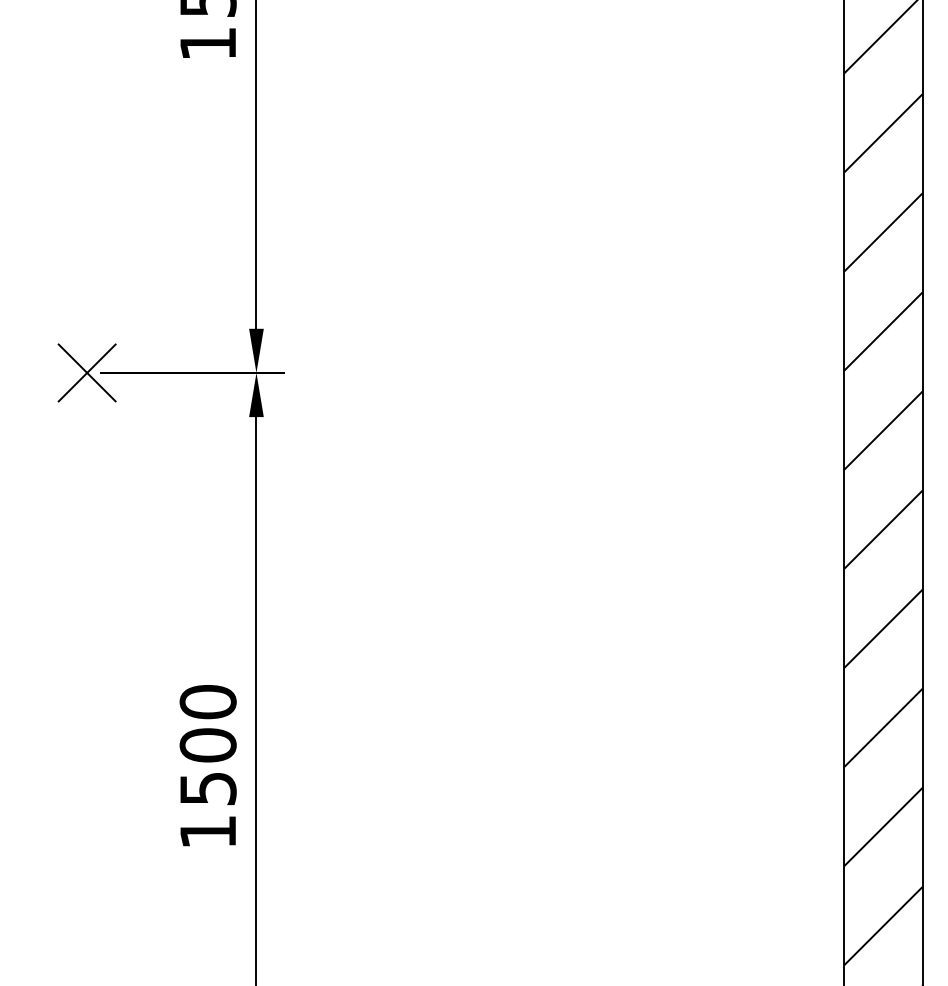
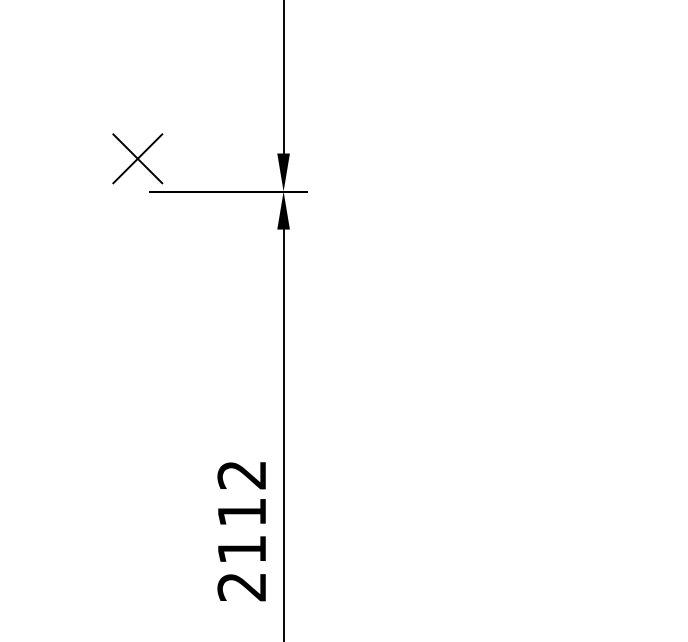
part: (86, 372) -> (137, 158), moved
text: (207, 766) -> (241, 530), 1500 -> 2112

